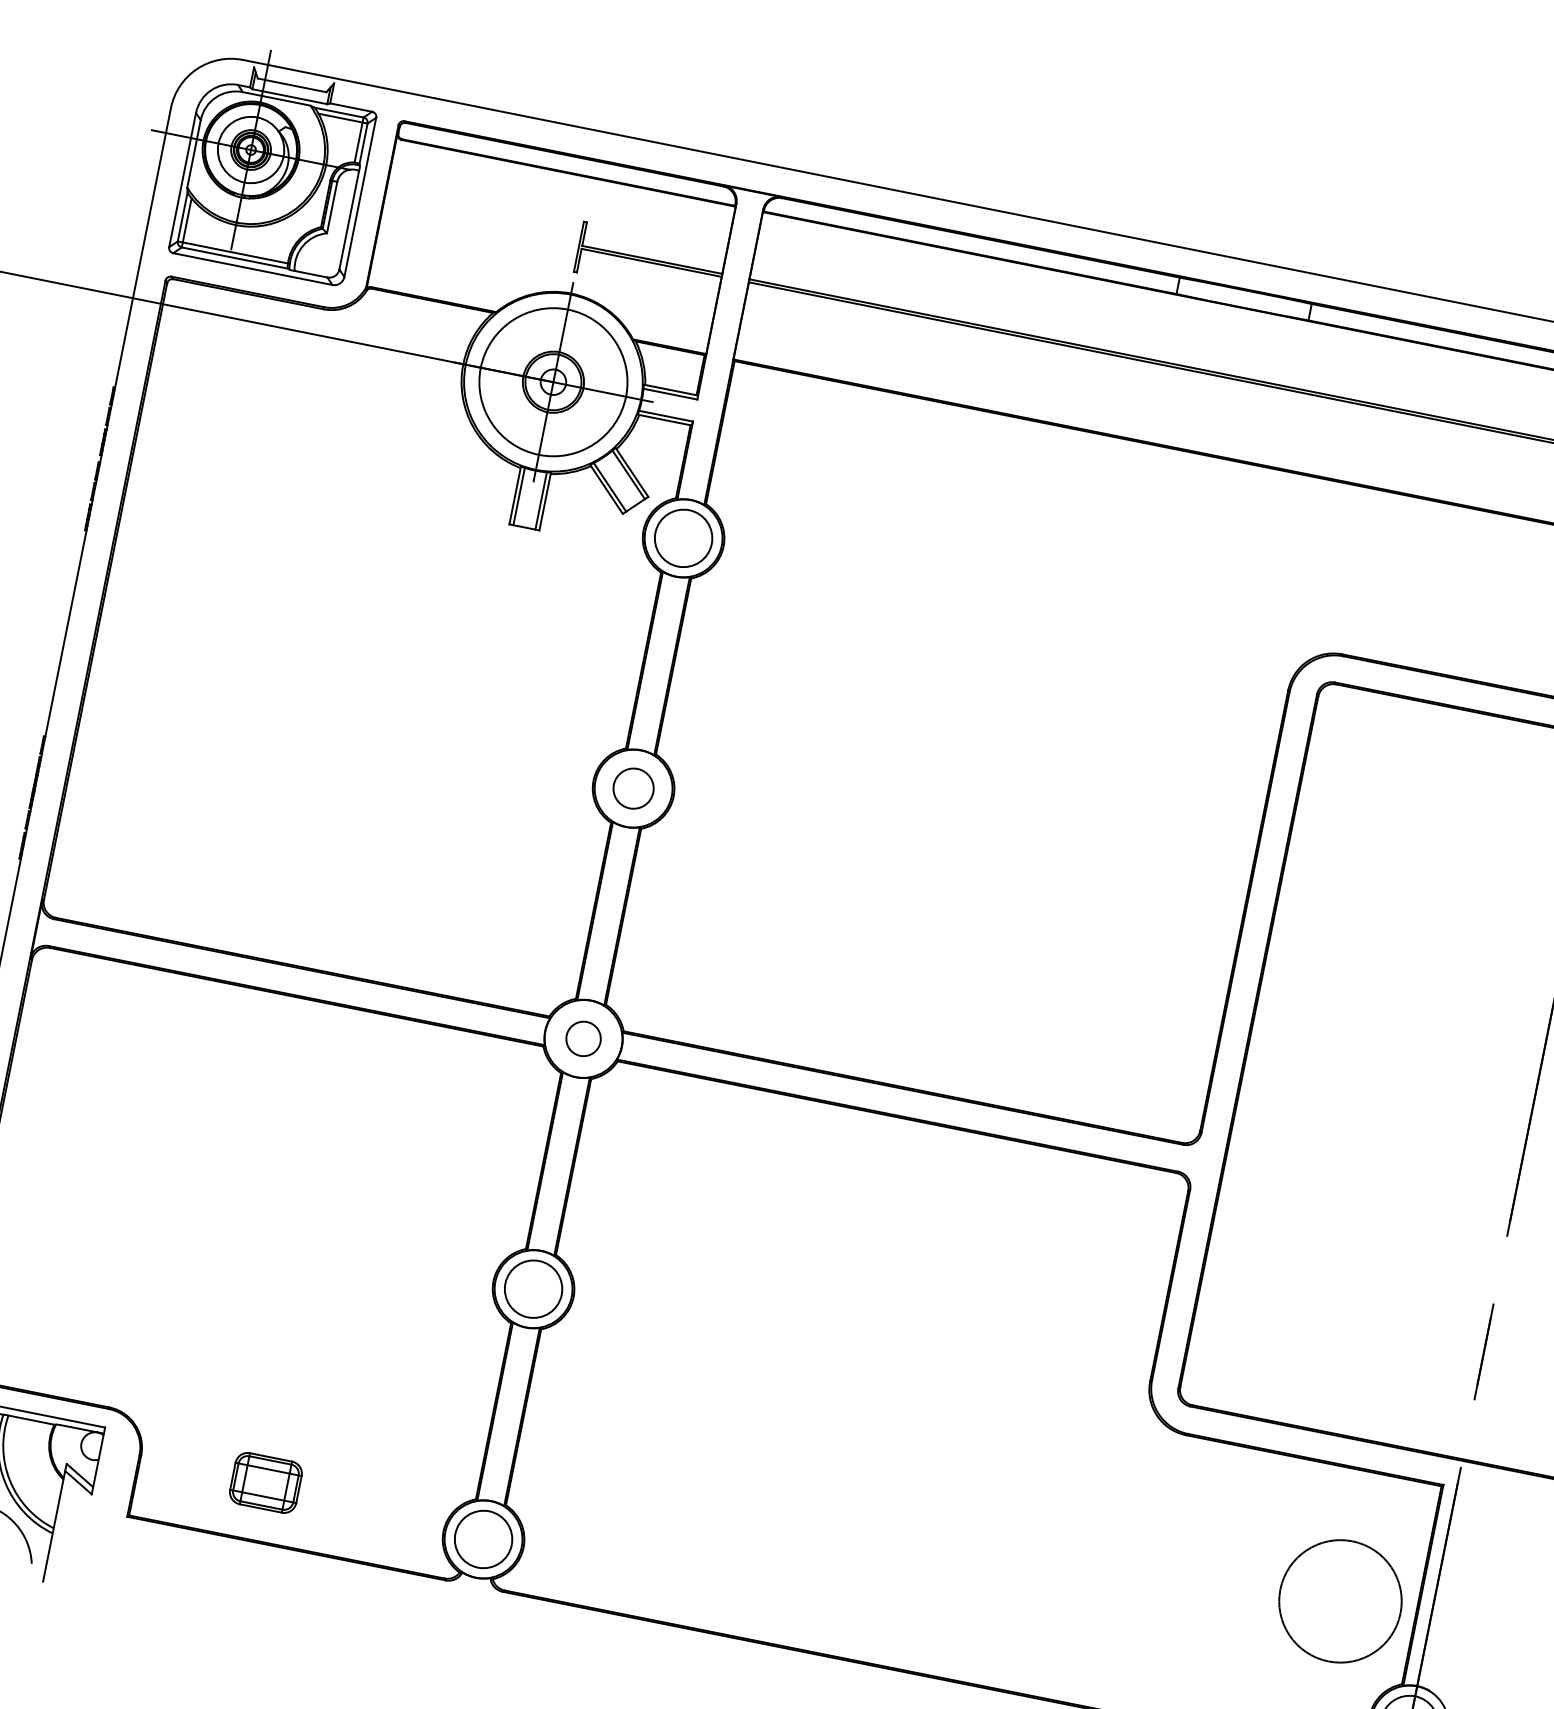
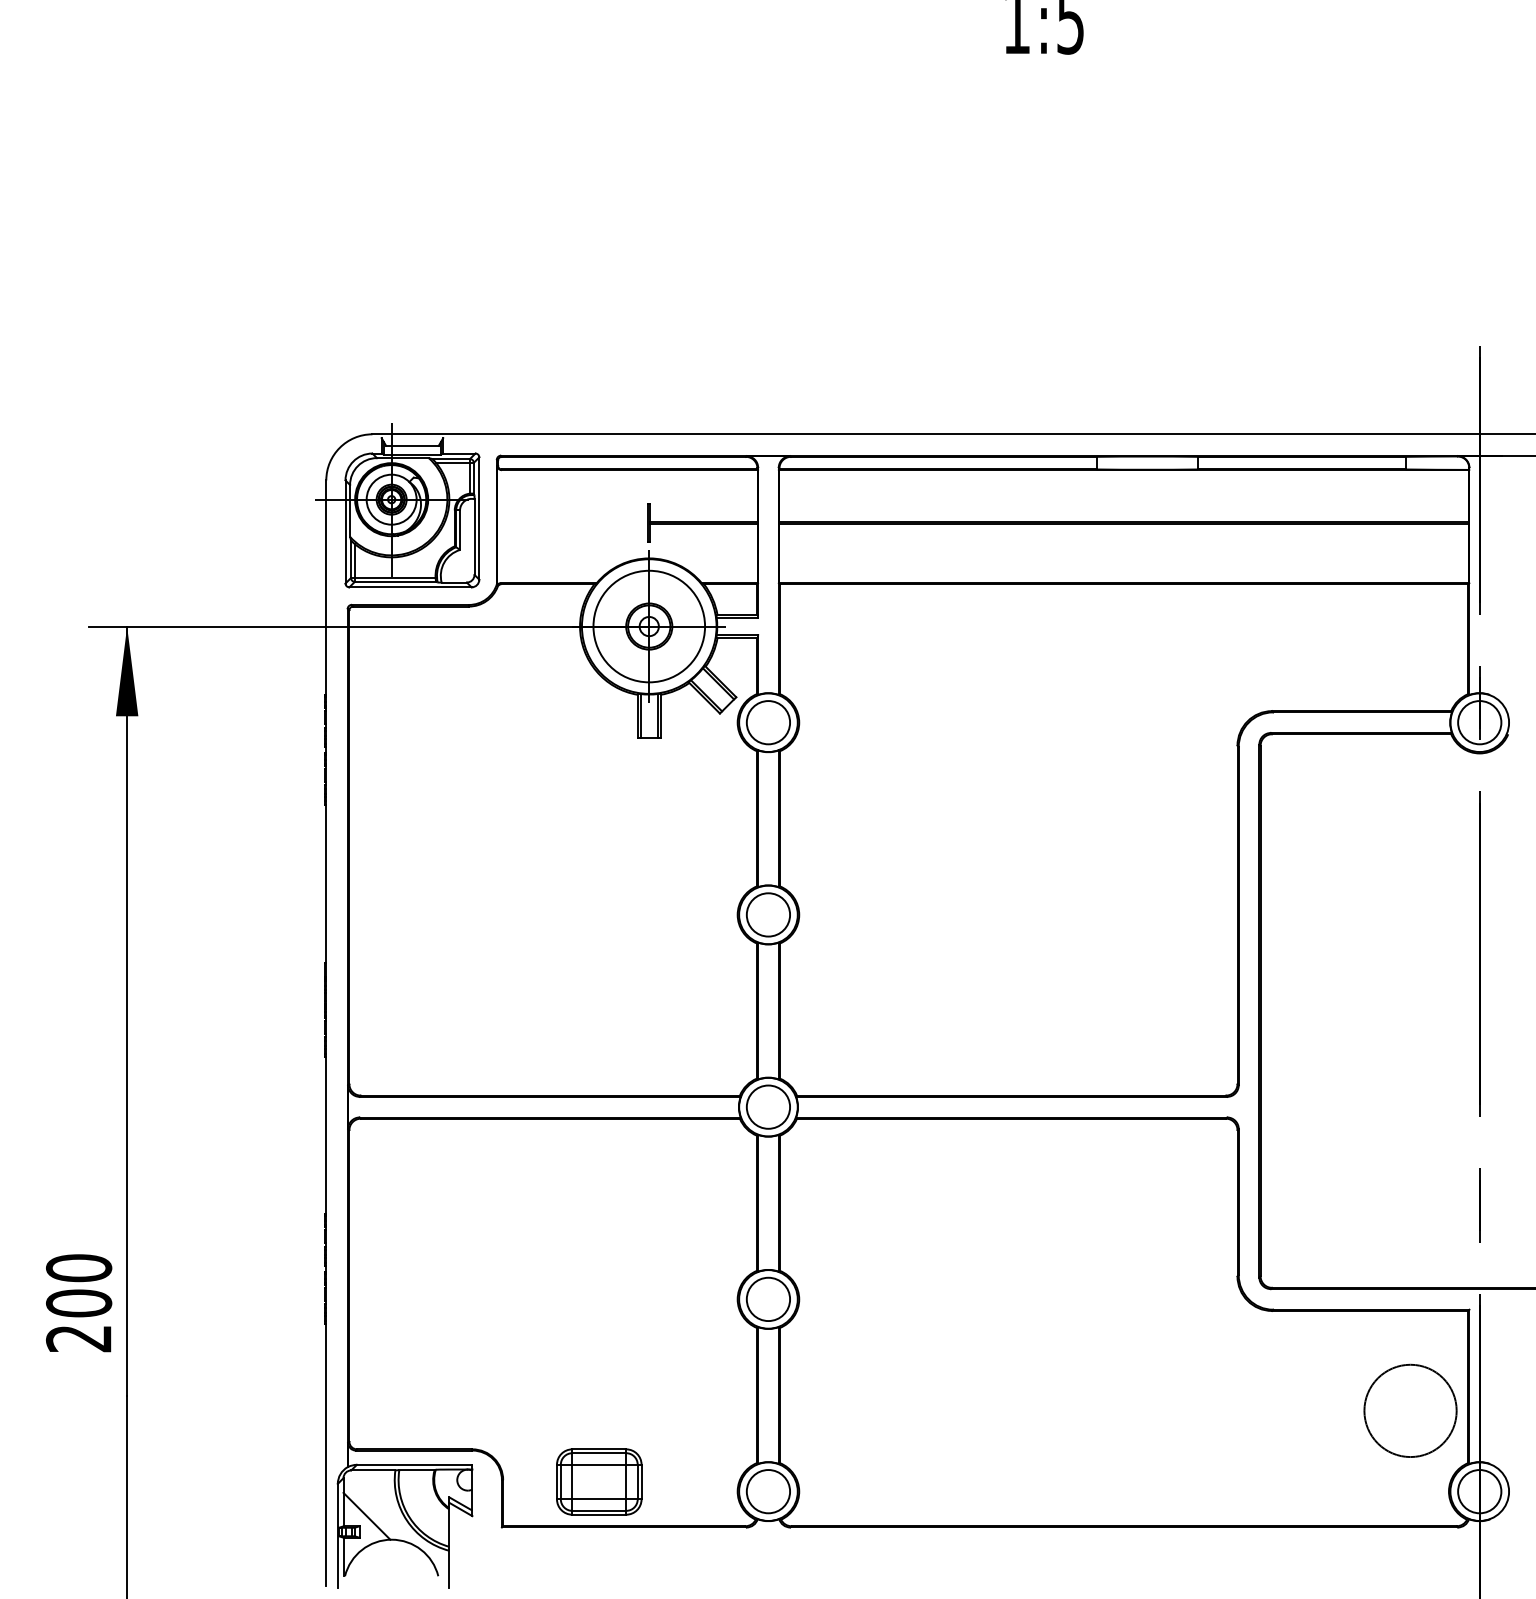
circle: (633, 788) -> (768, 914), size x1.43
circle: (583, 1038) -> (768, 1106), size x1.67
part: (266, 1482) -> (599, 1481), size x1.67

